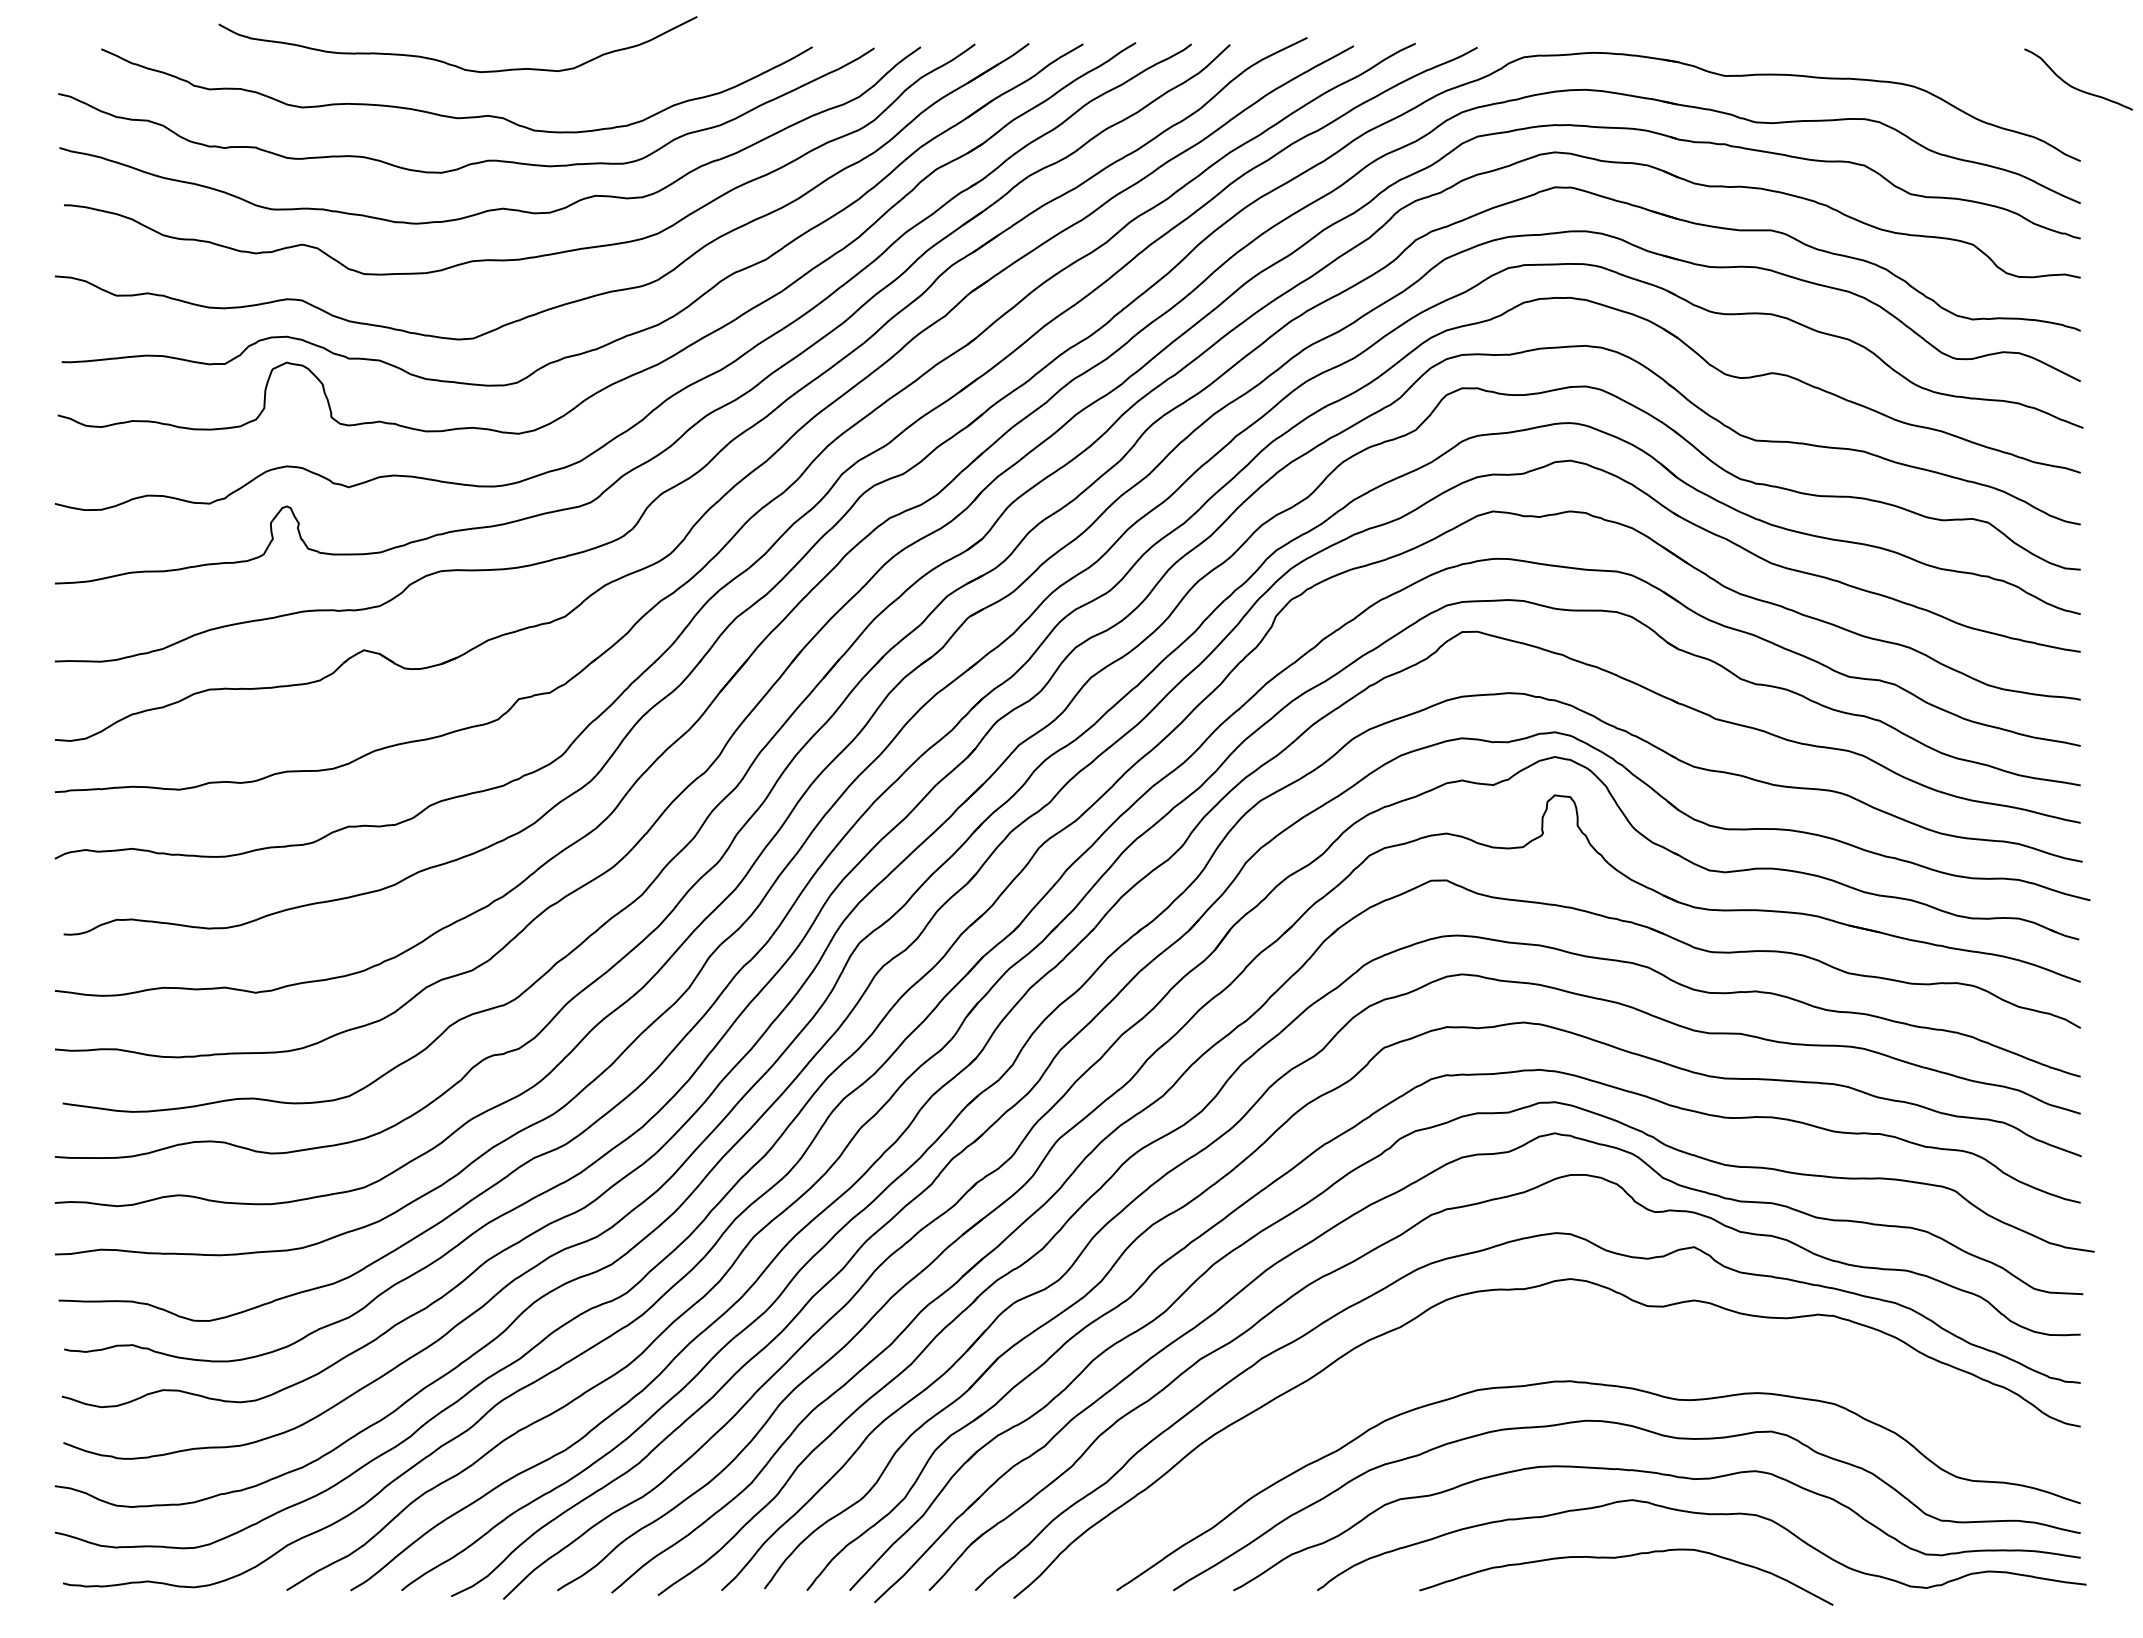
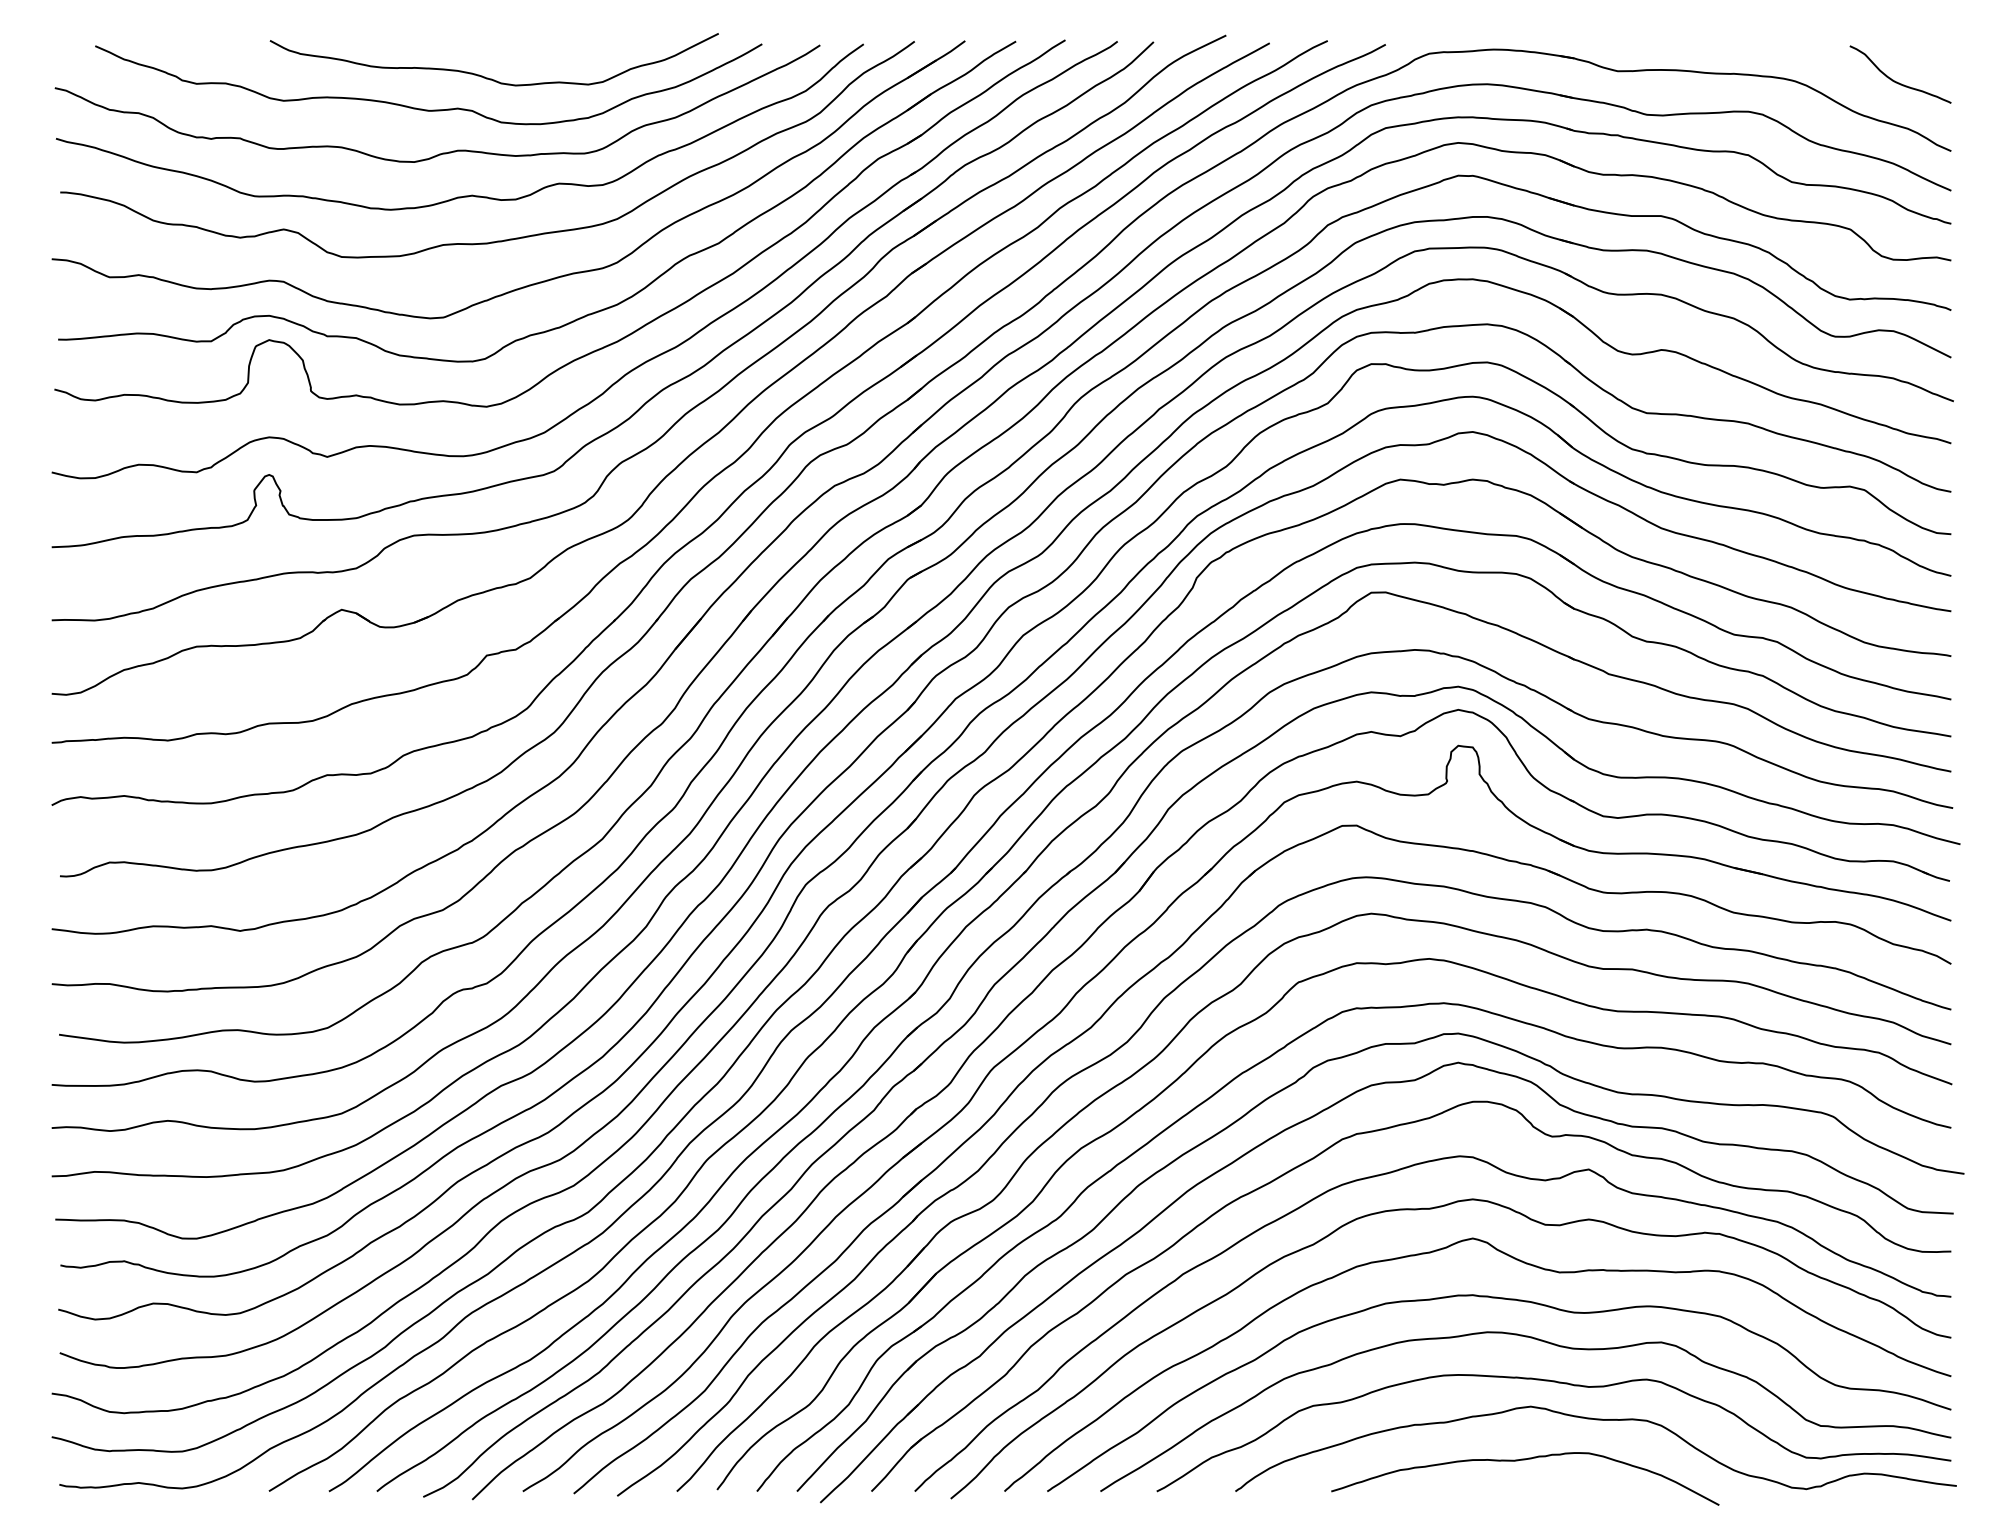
curve: (454, 64) -> (491, 78), moved
curve: (2076, 87) -> (1898, 82), moved
curve: (1622, 1346) -> (1521, 1262), added

